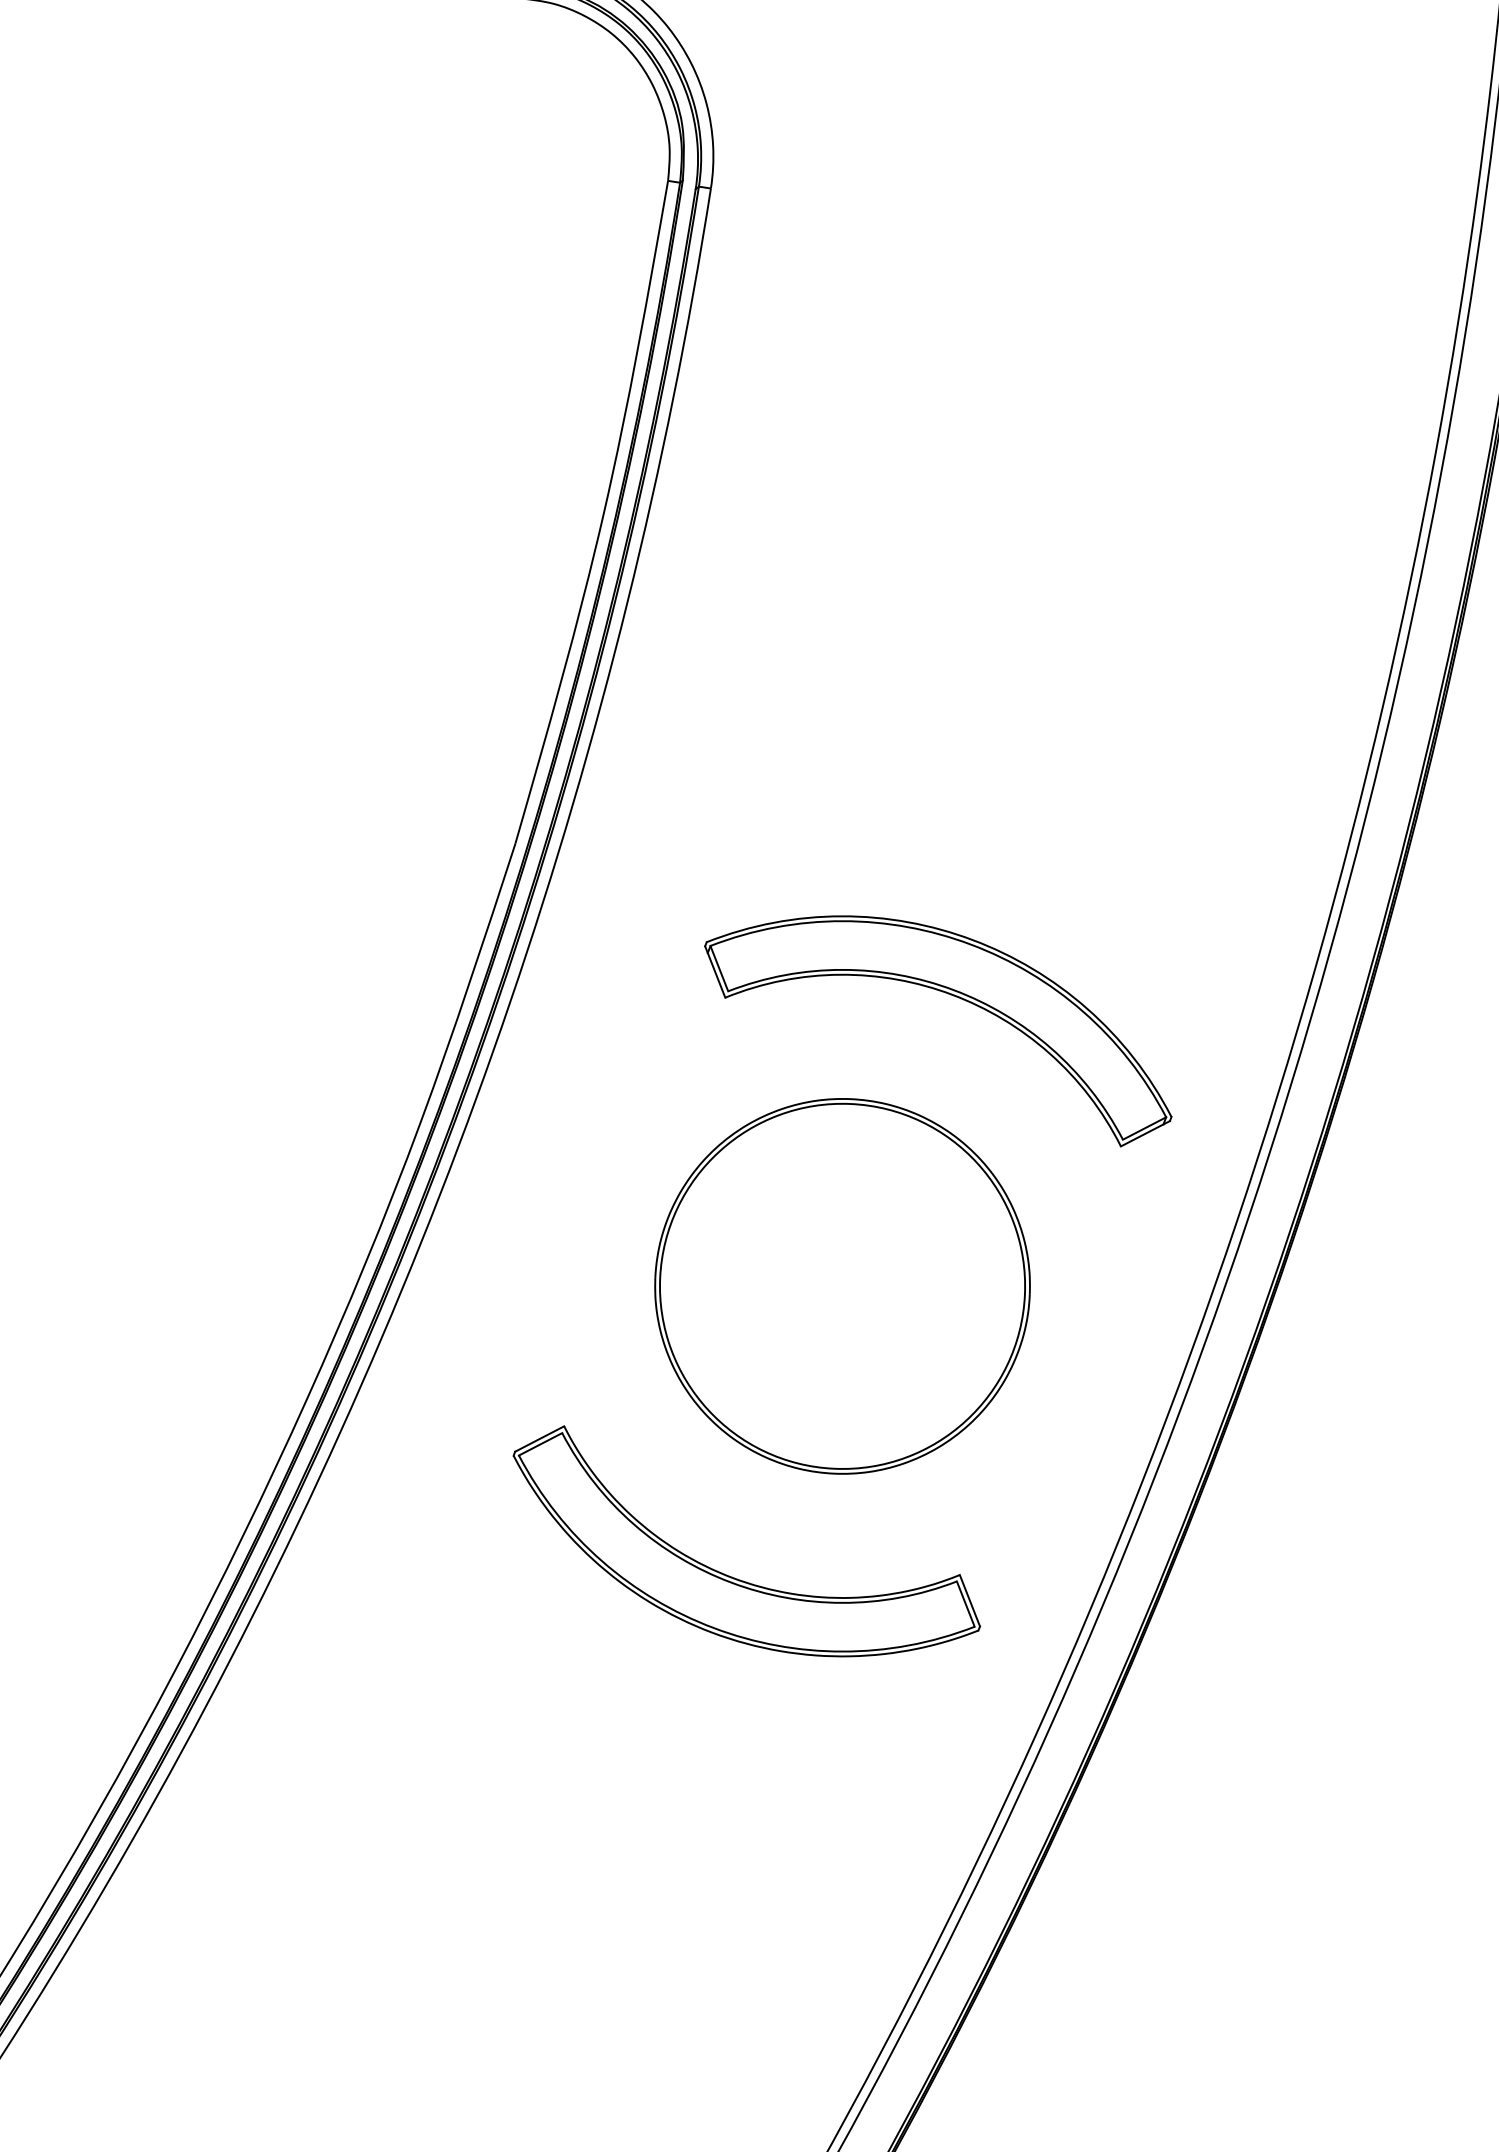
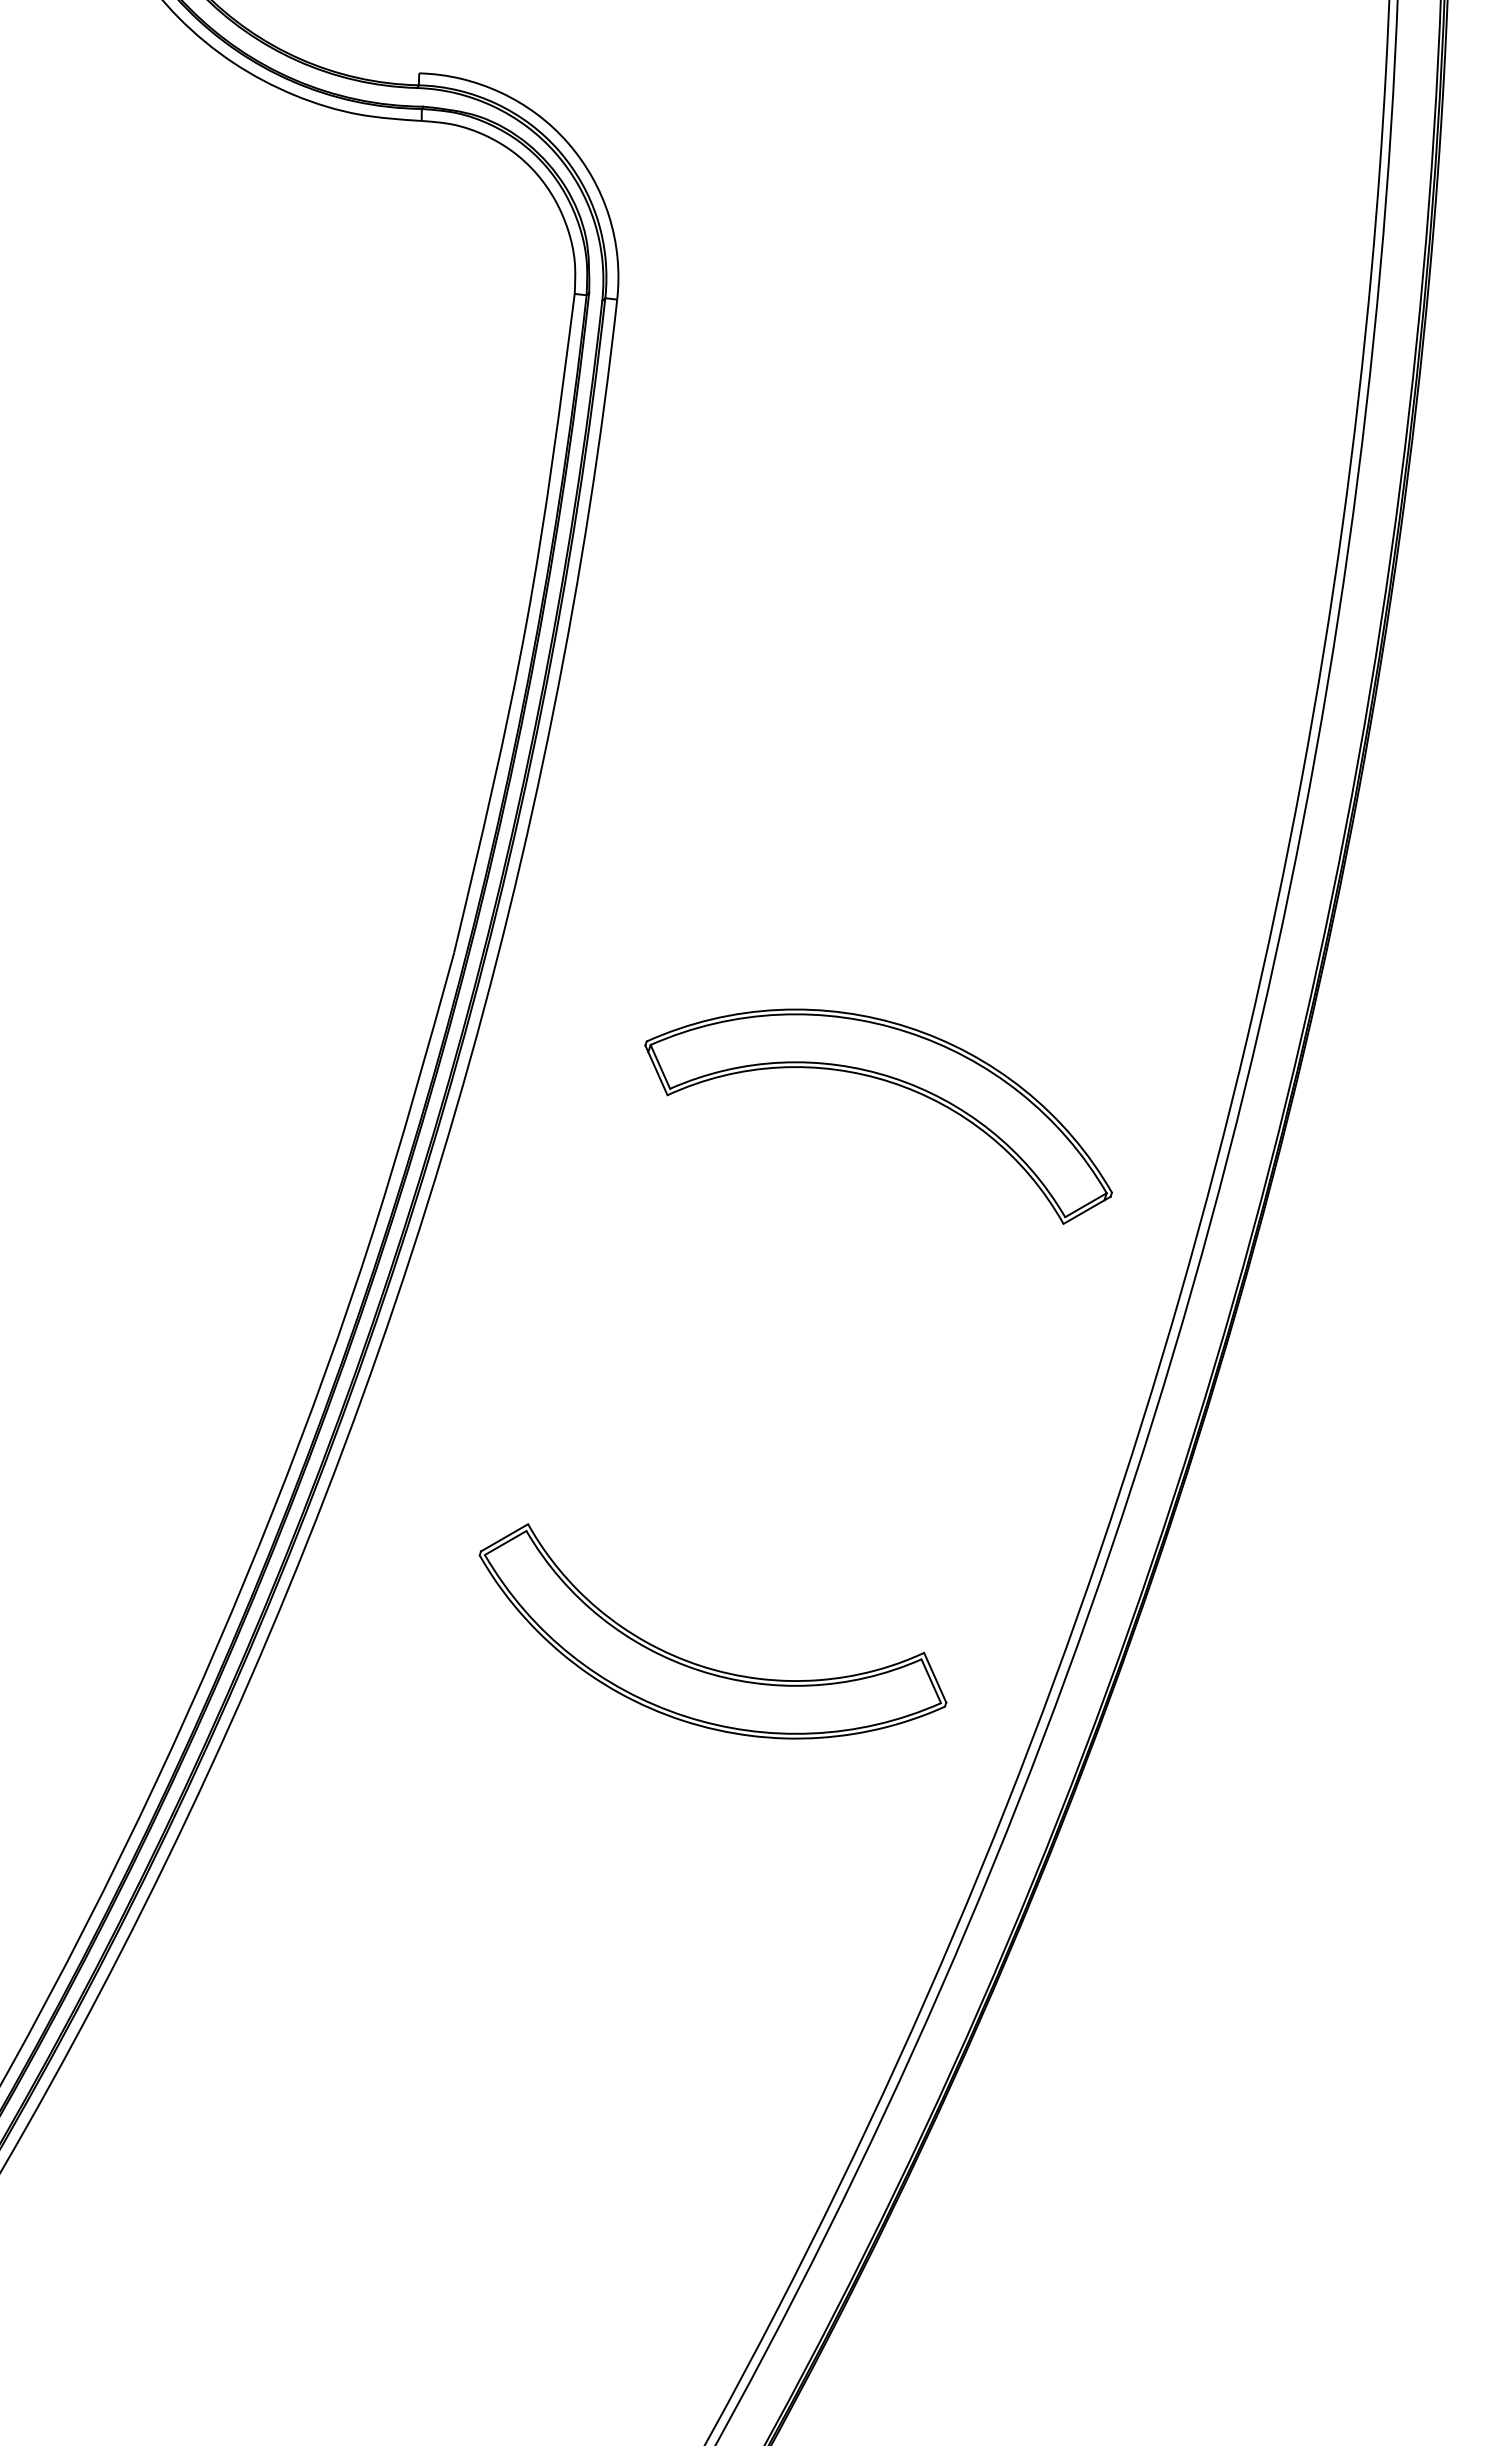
part: (842, 1285) -> (795, 1373), removed

